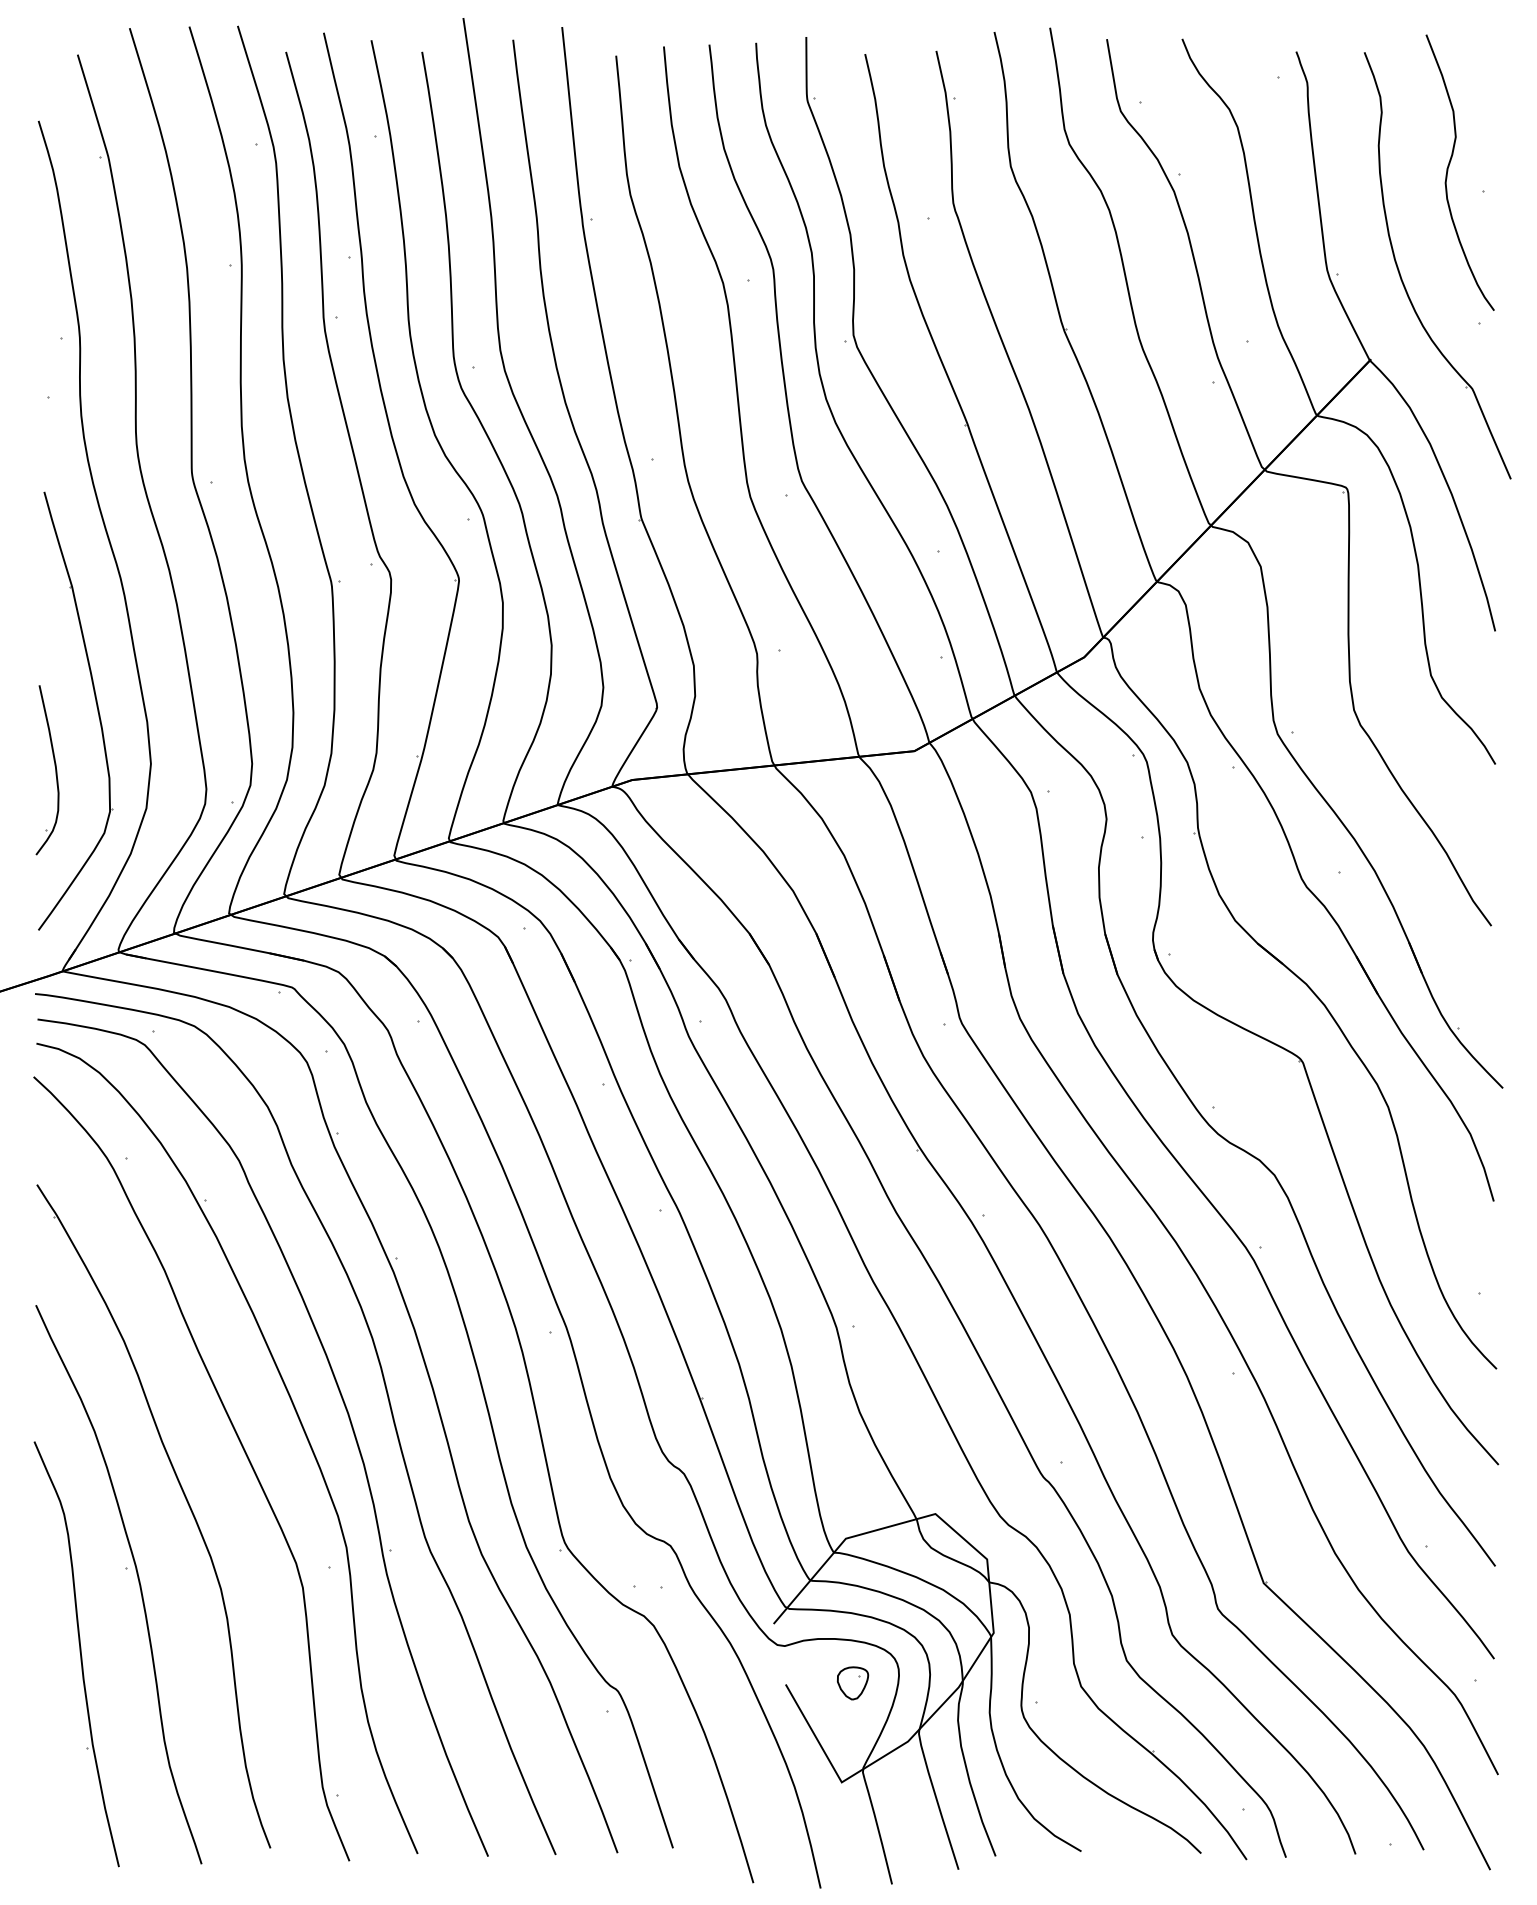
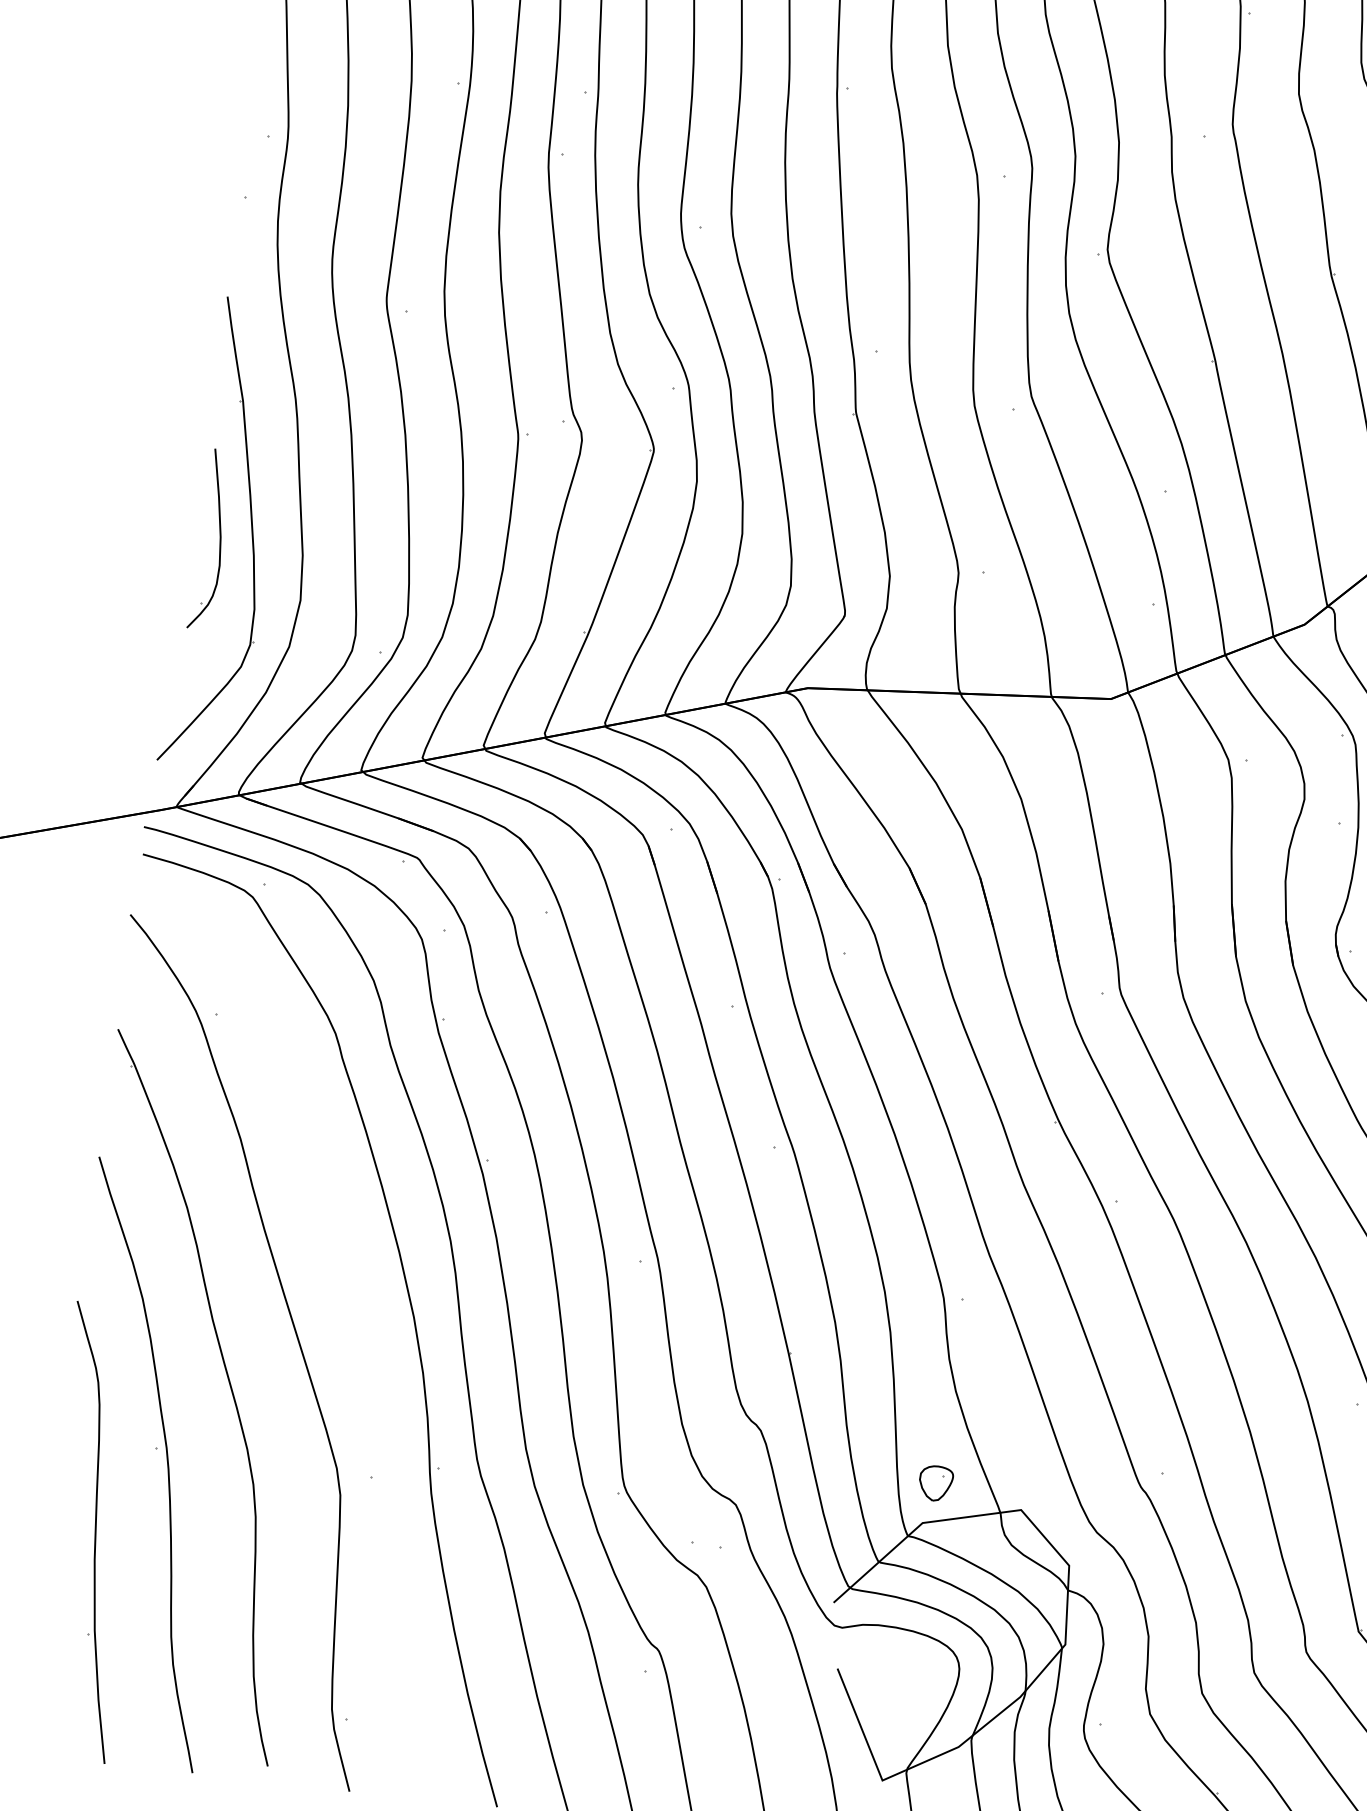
part: (55, 770) -> (219, 541), moved
part: (299, 1422) -> (361, 1319), removed
part: (853, 1683) -> (936, 1483), moved

